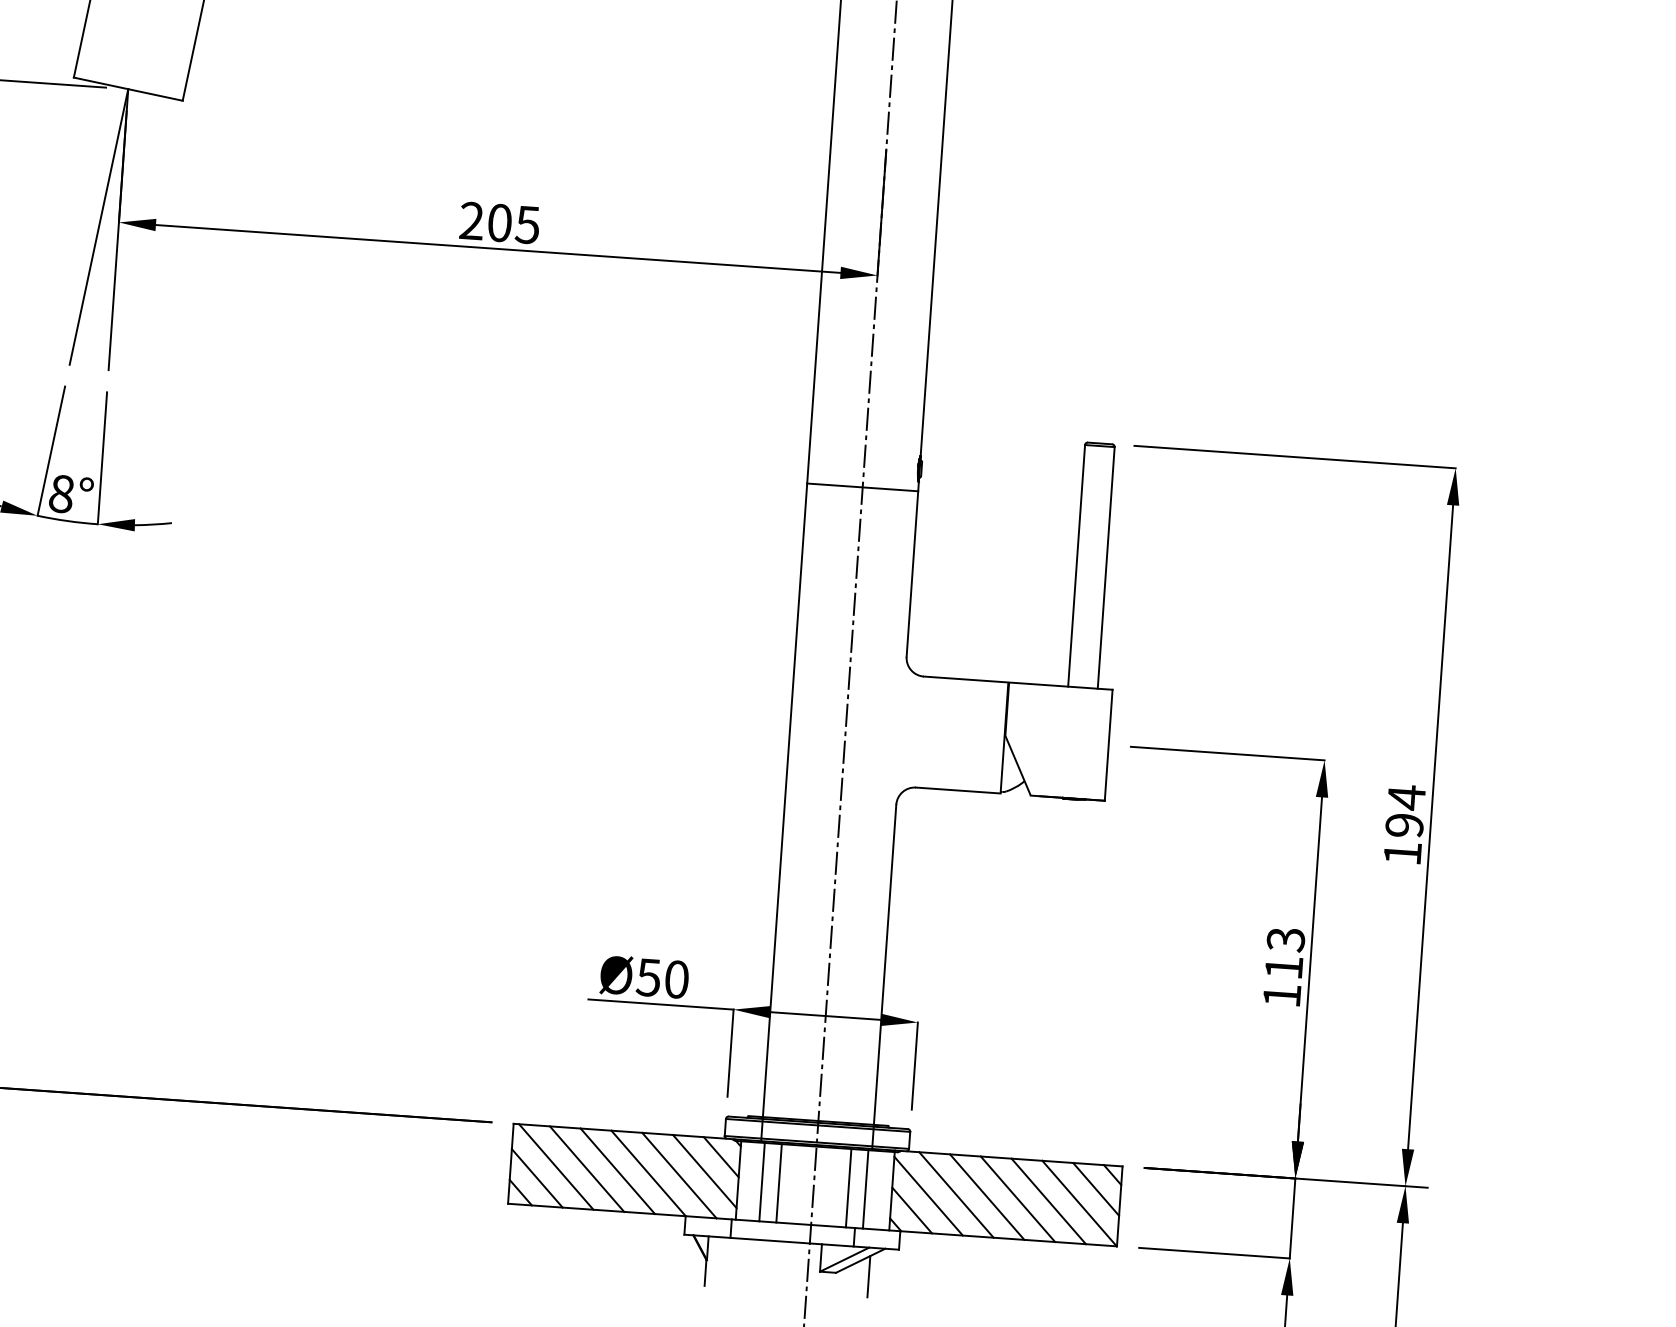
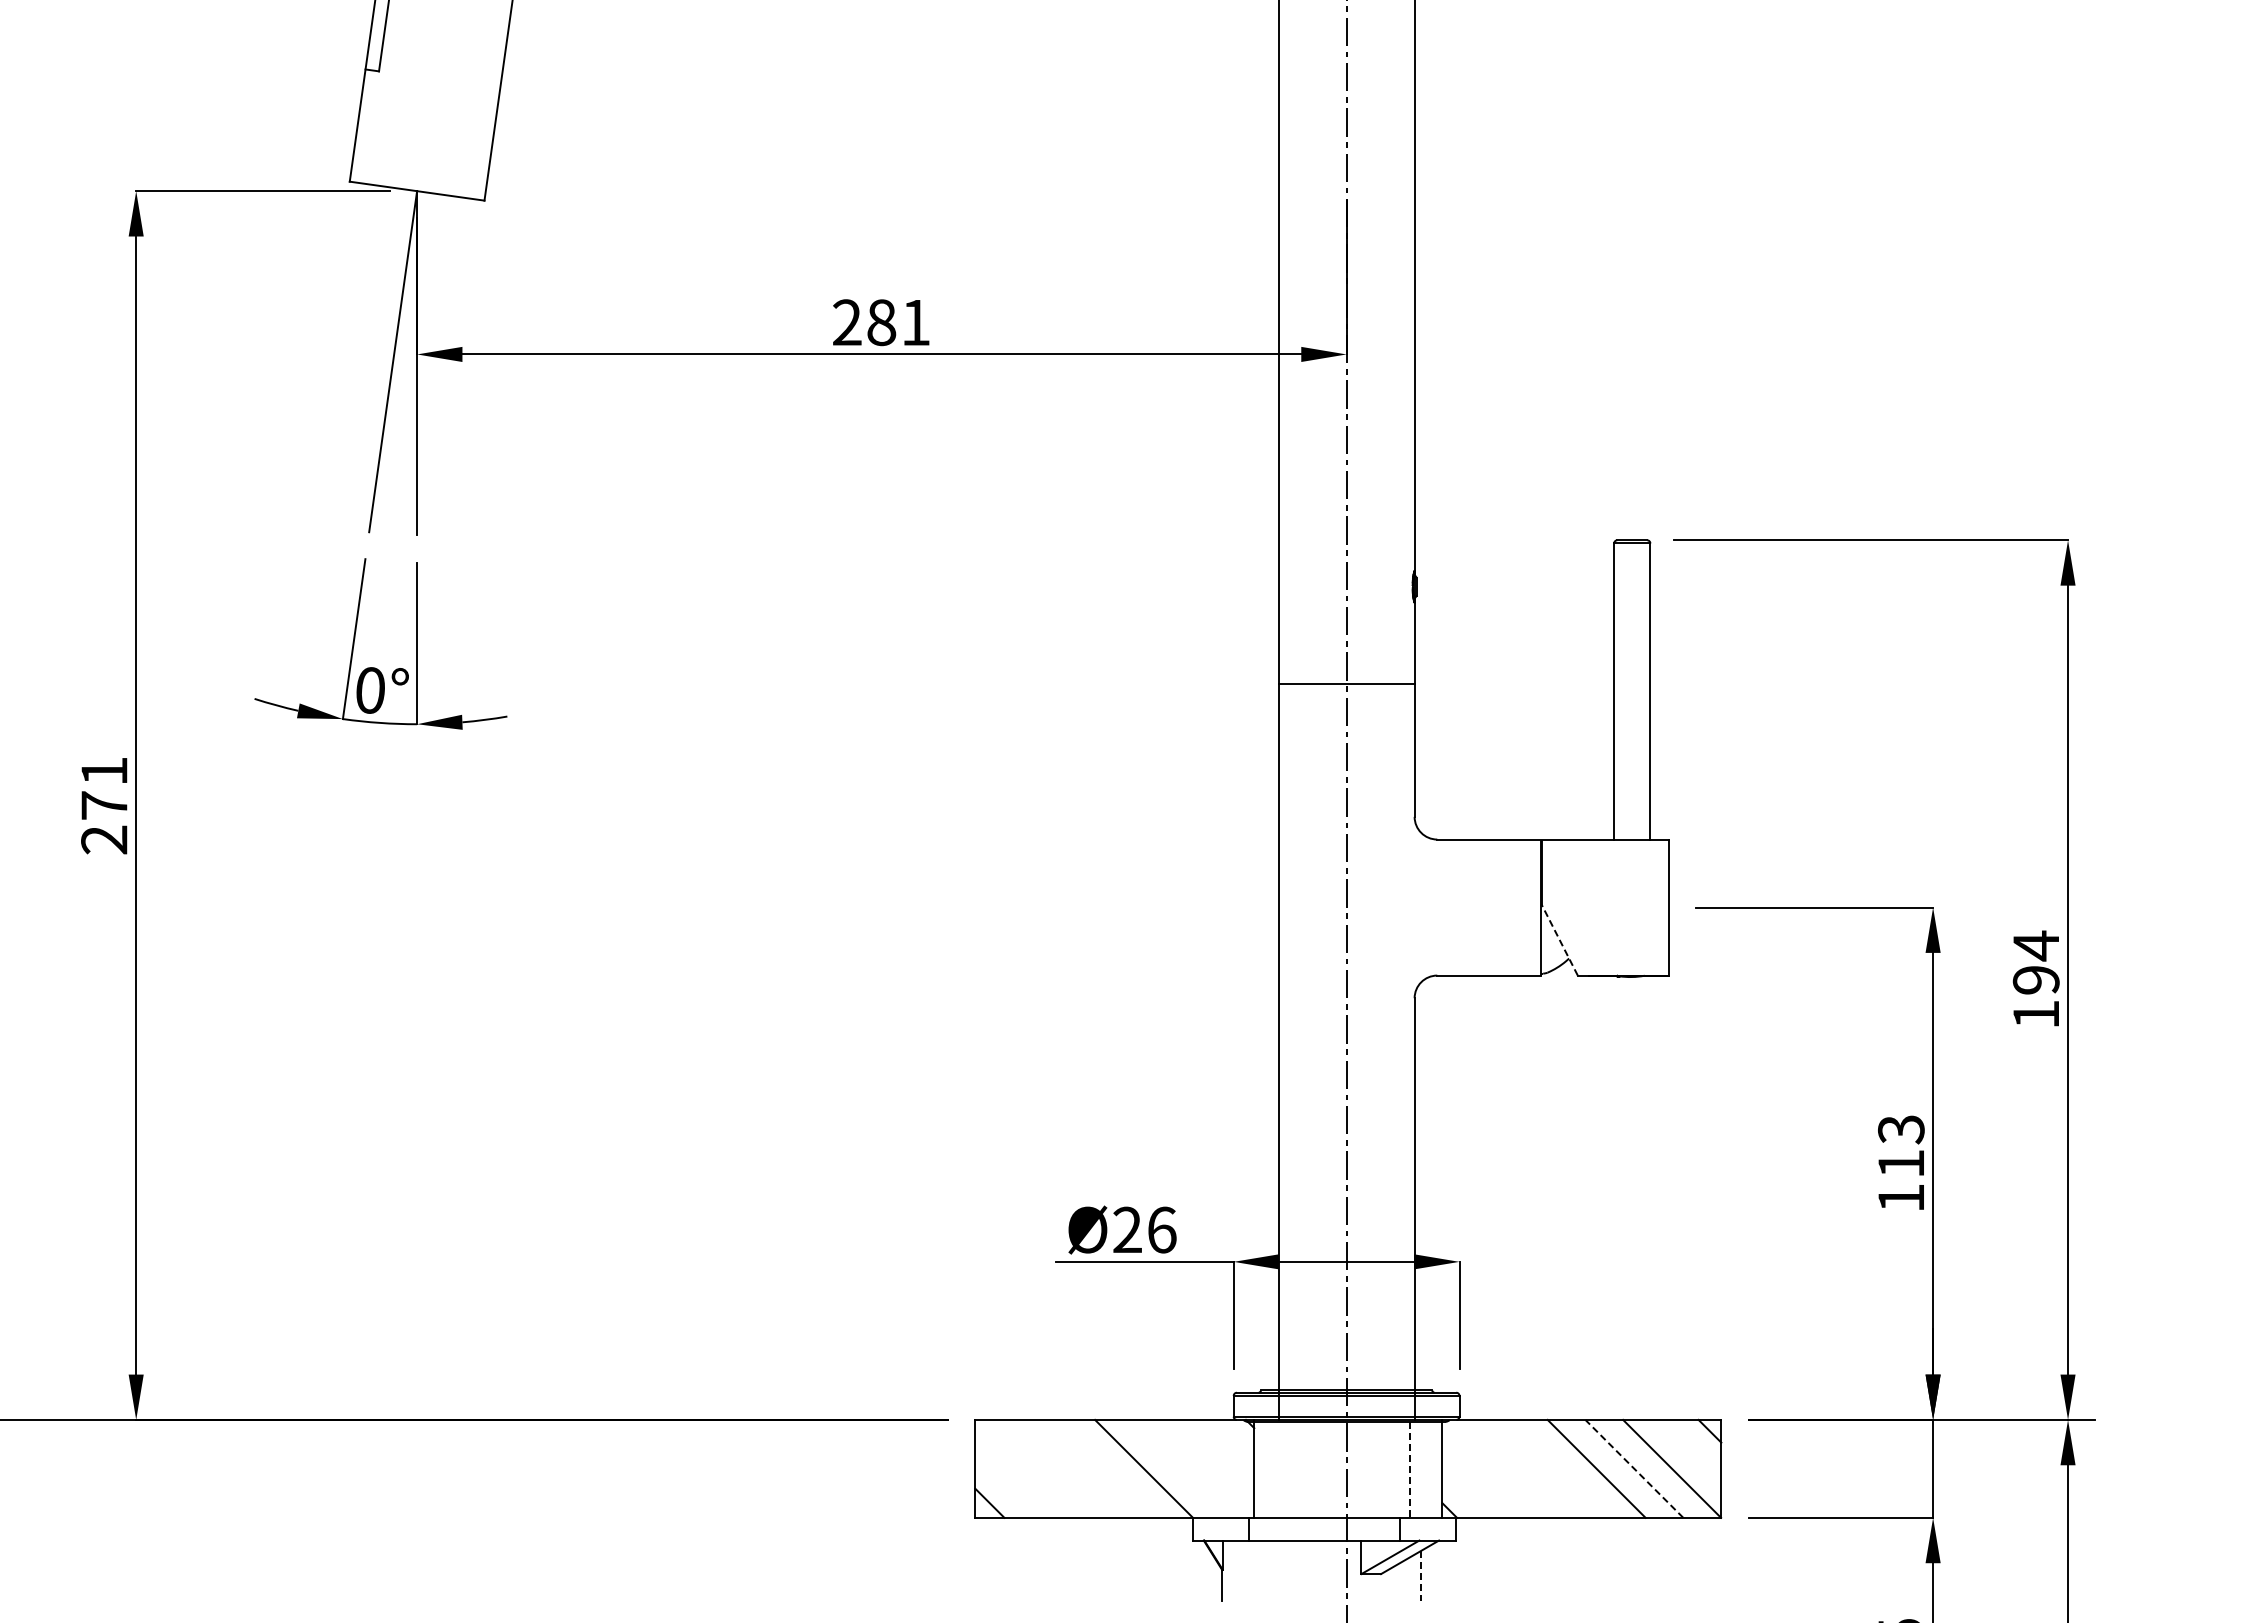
text: (513, 223) -> (898, 322), 205 -> 281
line: (862, 487) -> (1346, 684), moved
text: (60, 493) -> (369, 690), 8° -> 0°
line: (1017, 765) -> (1559, 940), solid -> dashed
text: (662, 978) -> (1144, 1229), Ø50 -> Ø26
line: (721, 1156) -> (1231, 1442), removed
line: (555, 1166) -> (1030, 1468), removed
line: (586, 1168) -> (1068, 1468), removed
line: (617, 1170) -> (1106, 1468), removed
line: (704, 1171) -> (1212, 1461), removed
line: (679, 1175) -> (1181, 1468), removed
line: (537, 1177) -> (1008, 1483), removed
line: (762, 1181) -> (1283, 1469), removed
line: (778, 1183) -> (1303, 1469), removed
line: (848, 1187) -> (1389, 1469), removed
line: (1095, 1188) -> (1690, 1449), removed
line: (865, 1189) -> (1410, 1470), solid -> dashed
line: (956, 1194) -> (1521, 1468), removed
line: (928, 1195) -> (1487, 1472), removed
line: (986, 1196) -> (1558, 1468), removed
line: (1048, 1201) -> (1634, 1468), solid -> dashed
line: (912, 1210) -> (1468, 1491), removed
line: (868, 1277) -> (1421, 1576), solid -> dashed

